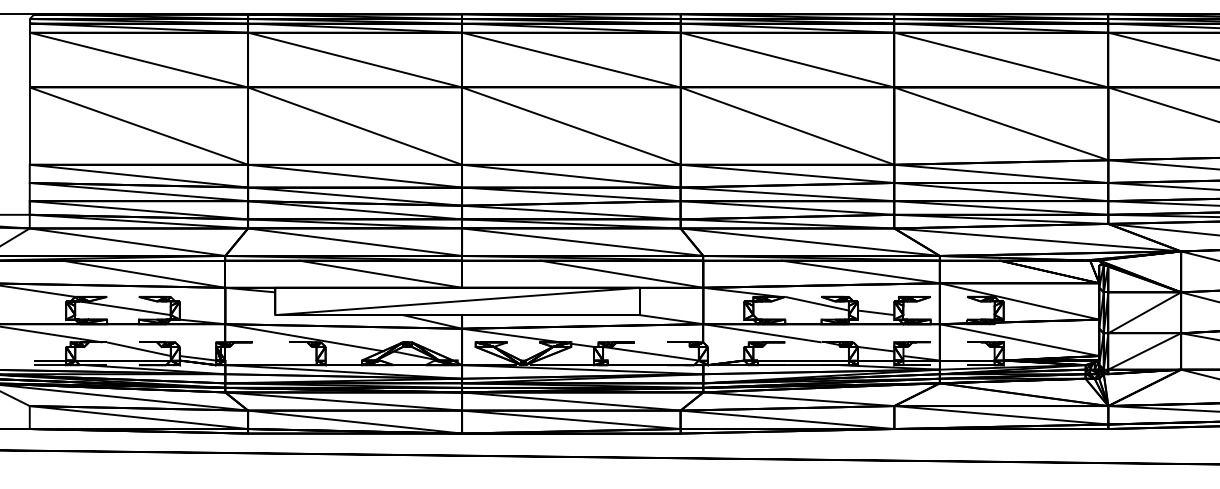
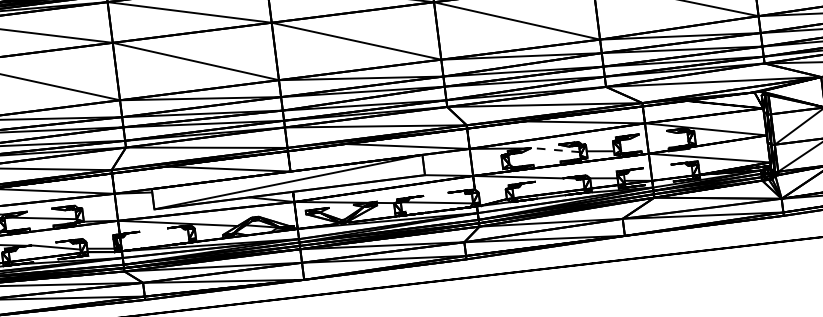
line: (817, 303) -> (555, 149), solid -> dashed

